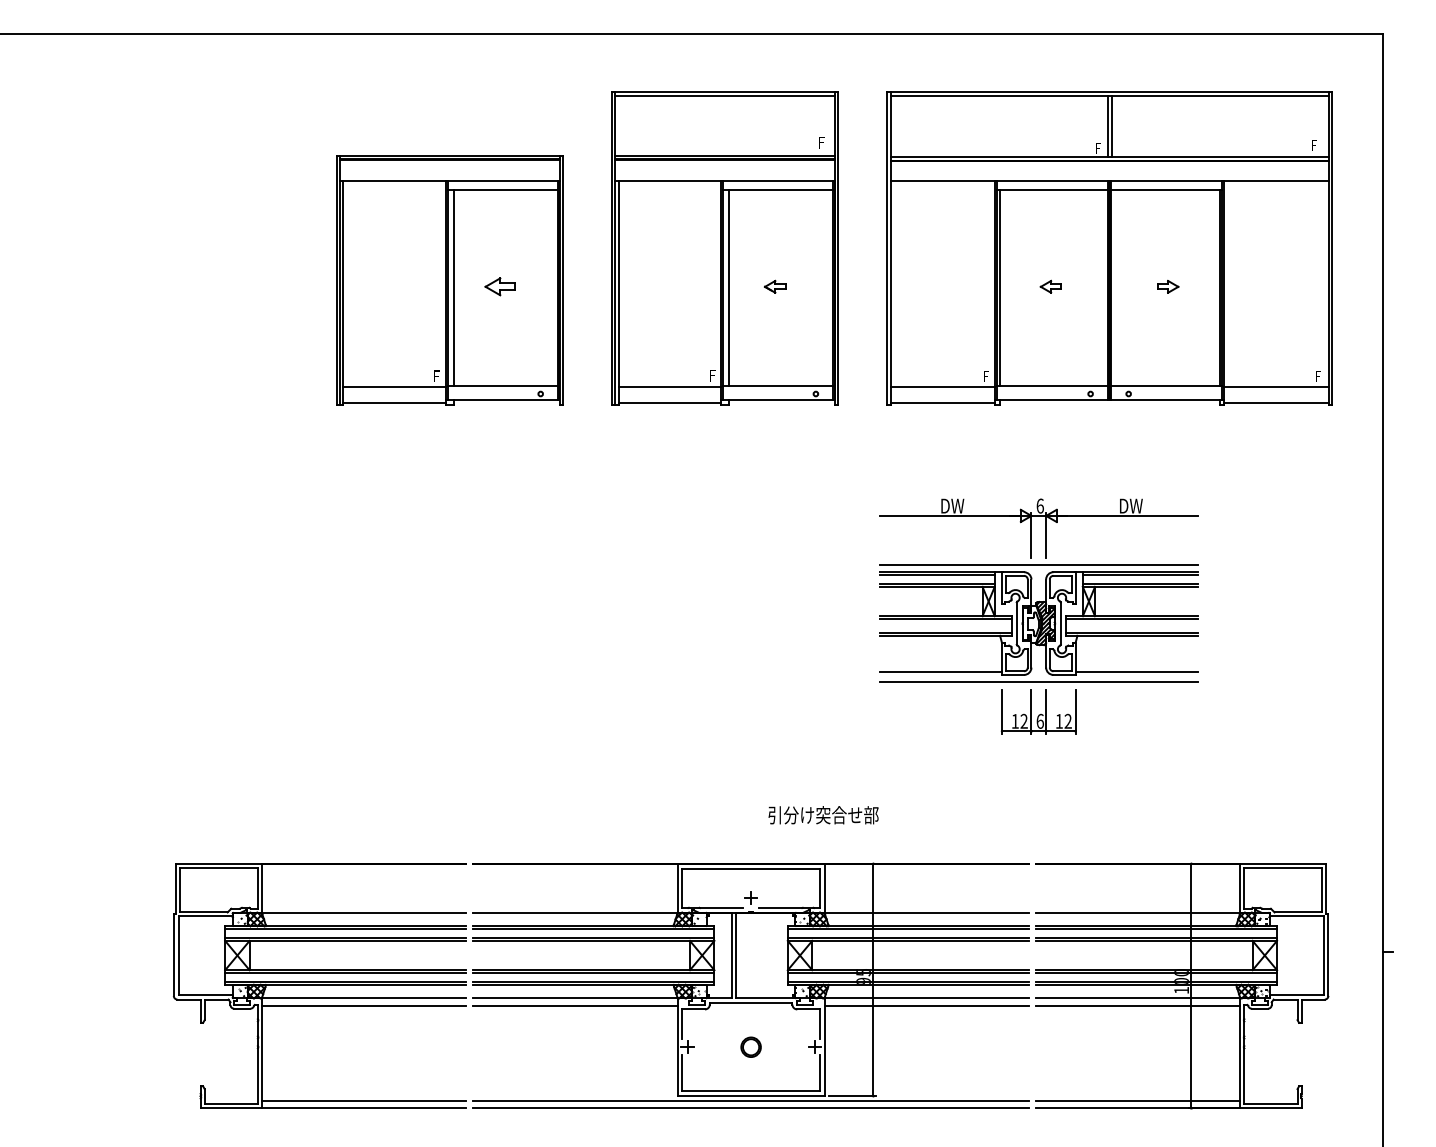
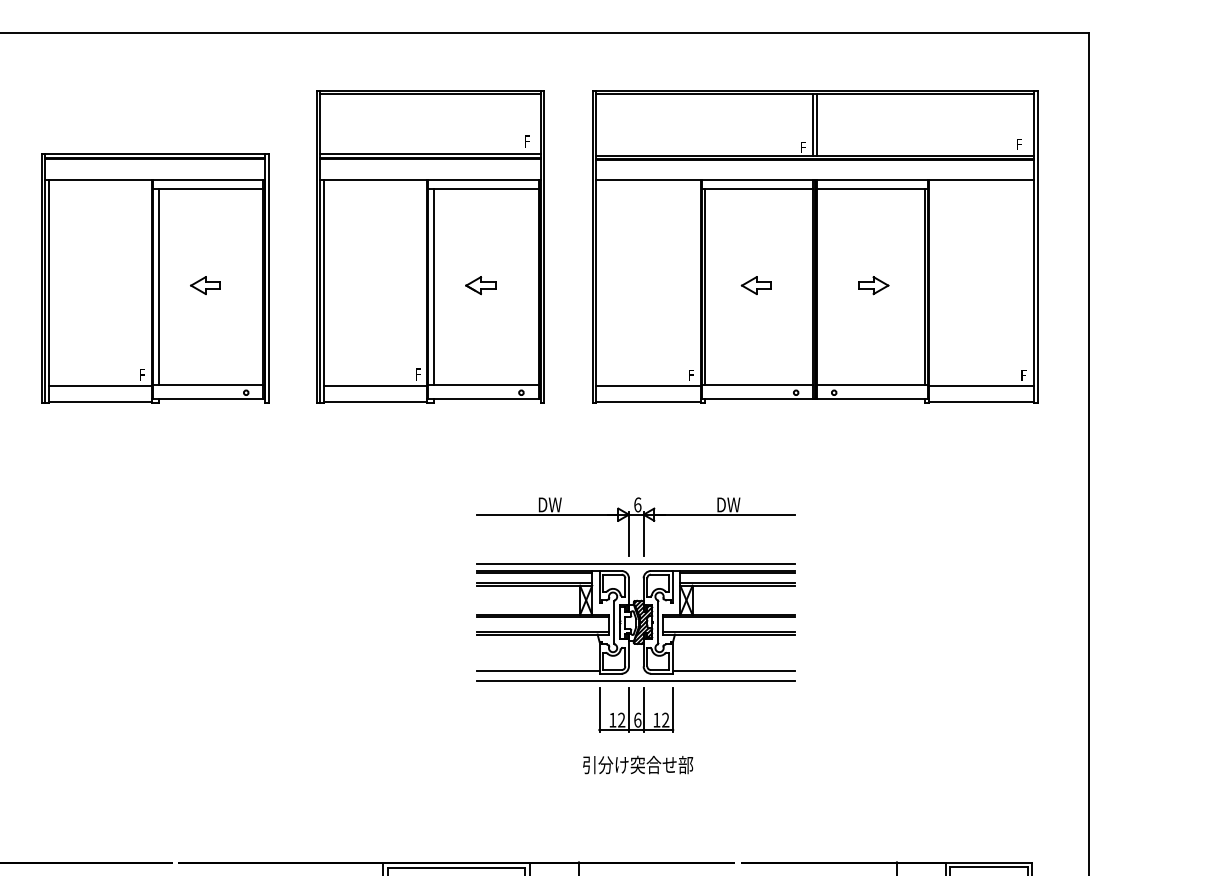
part: (774, 286) -> (480, 285), size x1.43
part: (1050, 286) -> (756, 285), size x1.43
part: (1167, 286) -> (873, 285), size x1.43
part: (1038, 616) -> (636, 615), moved
text: (823, 815) -> (638, 765), moved

